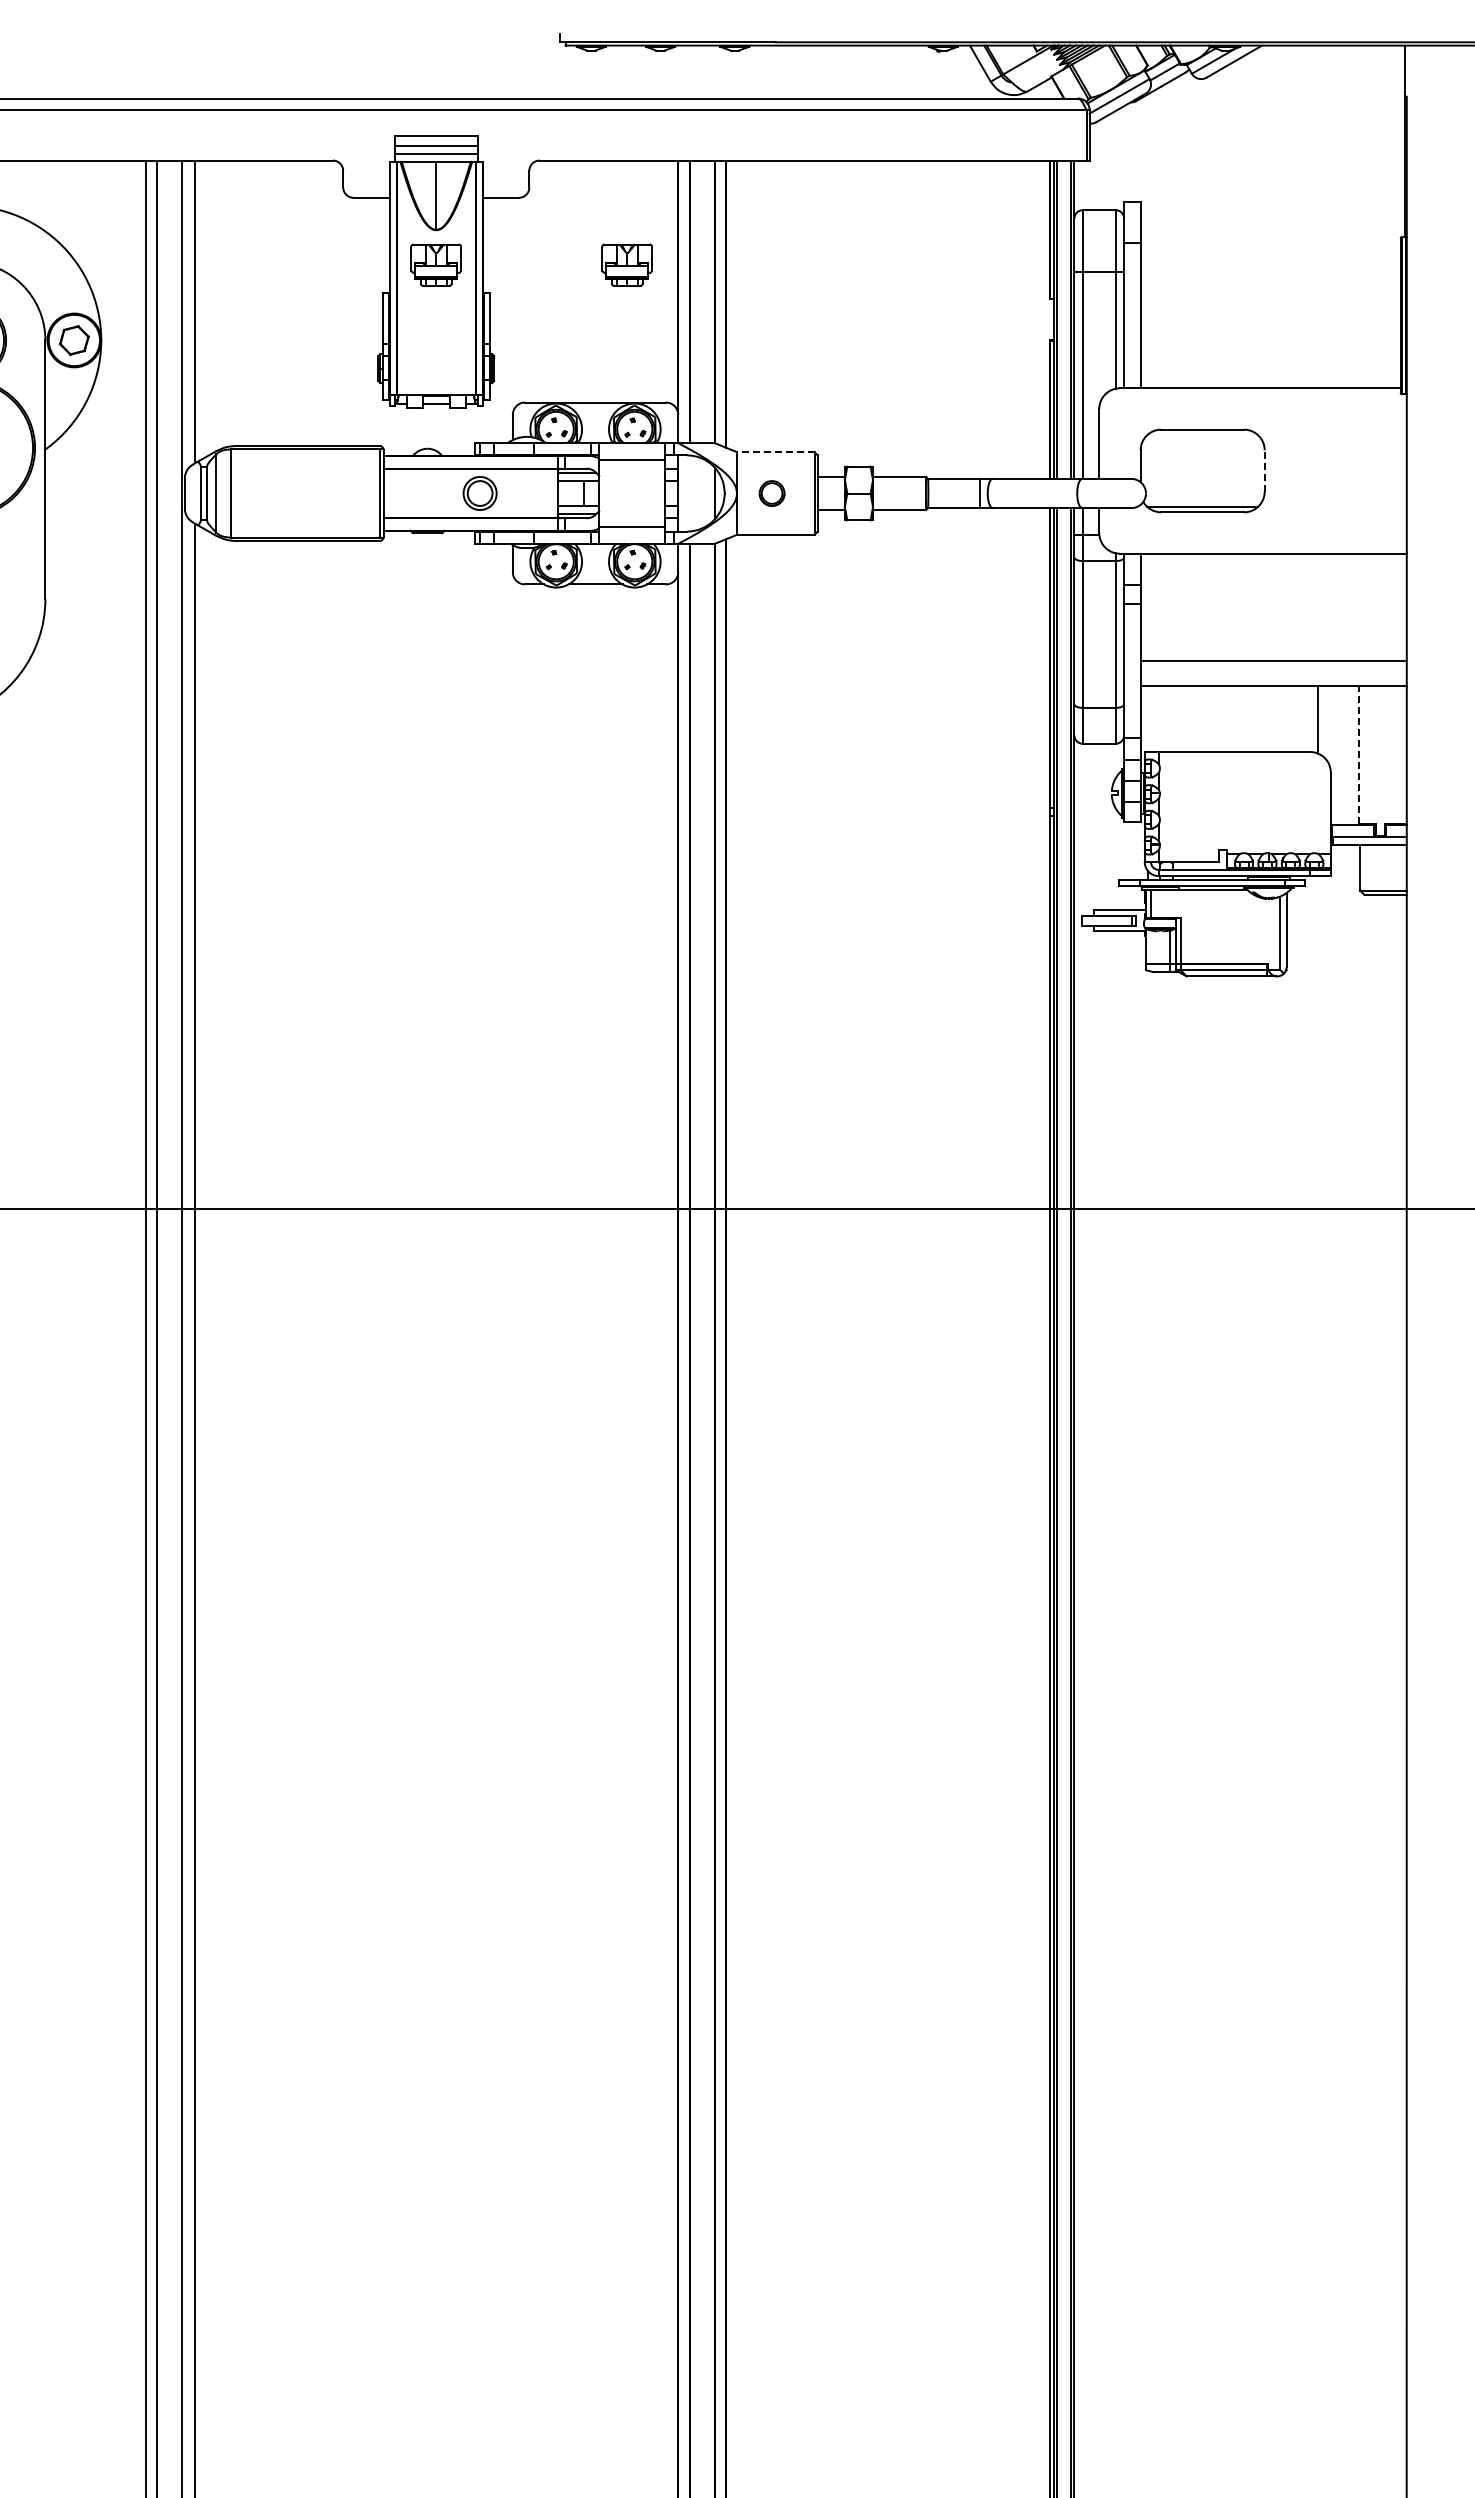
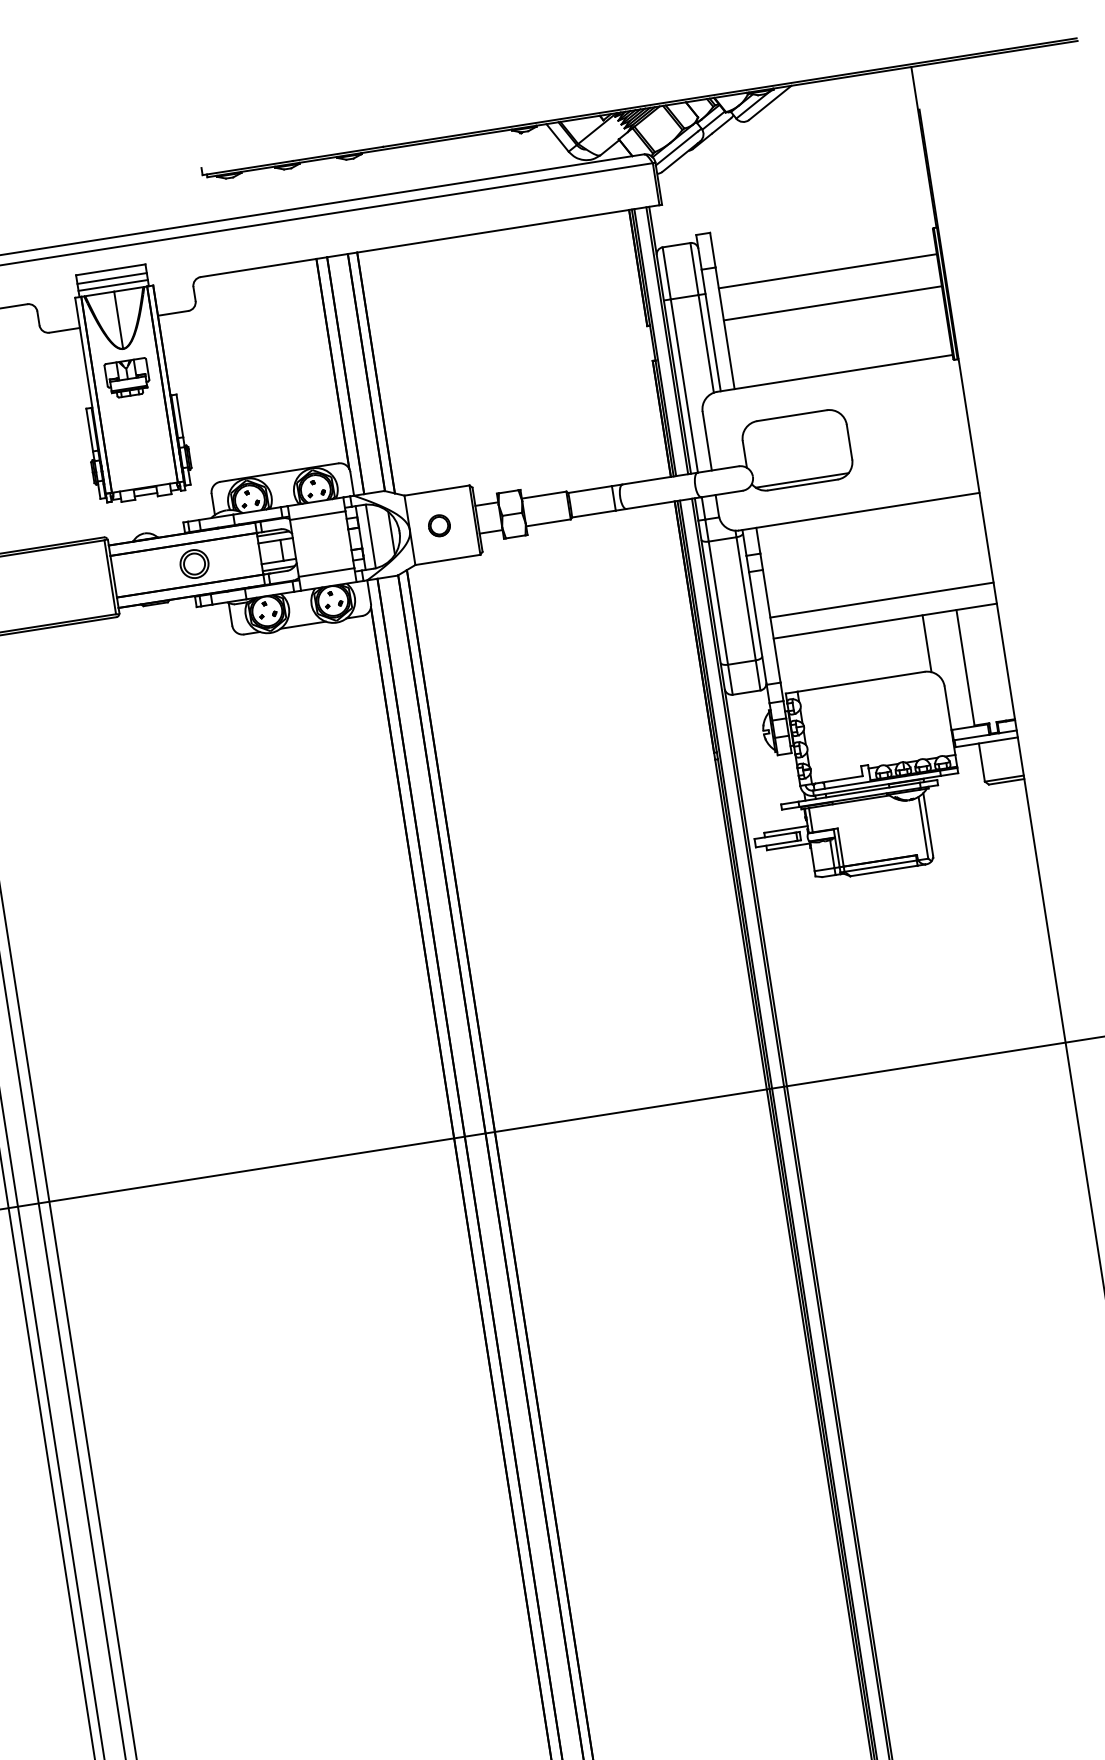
part: (626, 264) -> (287, 352), removed
line: (1270, 268) -> (827, 271), added
line: (1270, 306) -> (832, 303), added
line: (775, 452) -> (436, 490), dashed -> solid
line: (1264, 471) -> (849, 442), dashed -> solid
line: (690, 493) -> (370, 536), added
line: (1358, 754) -> (965, 667), dashed -> solid

